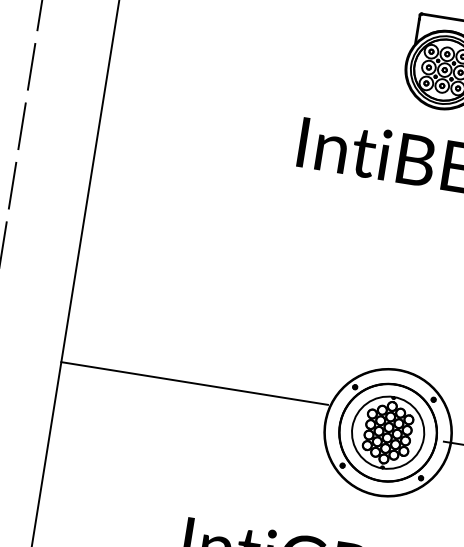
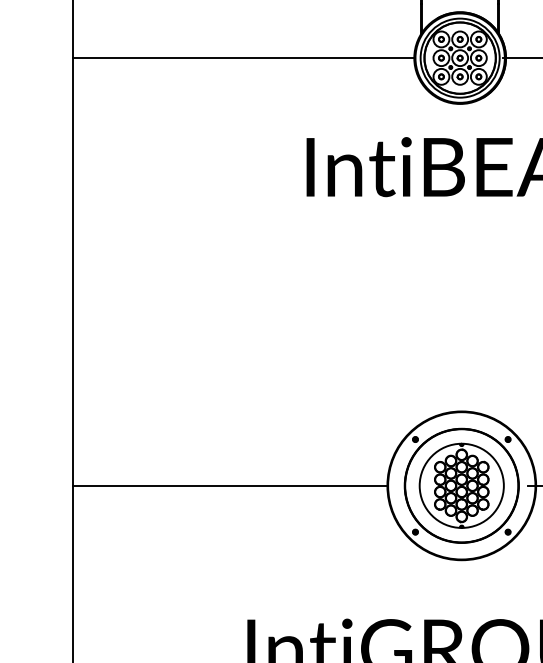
line: (261, 41) -> (243, 58), added
line: (194, 383) -> (229, 485), moved

